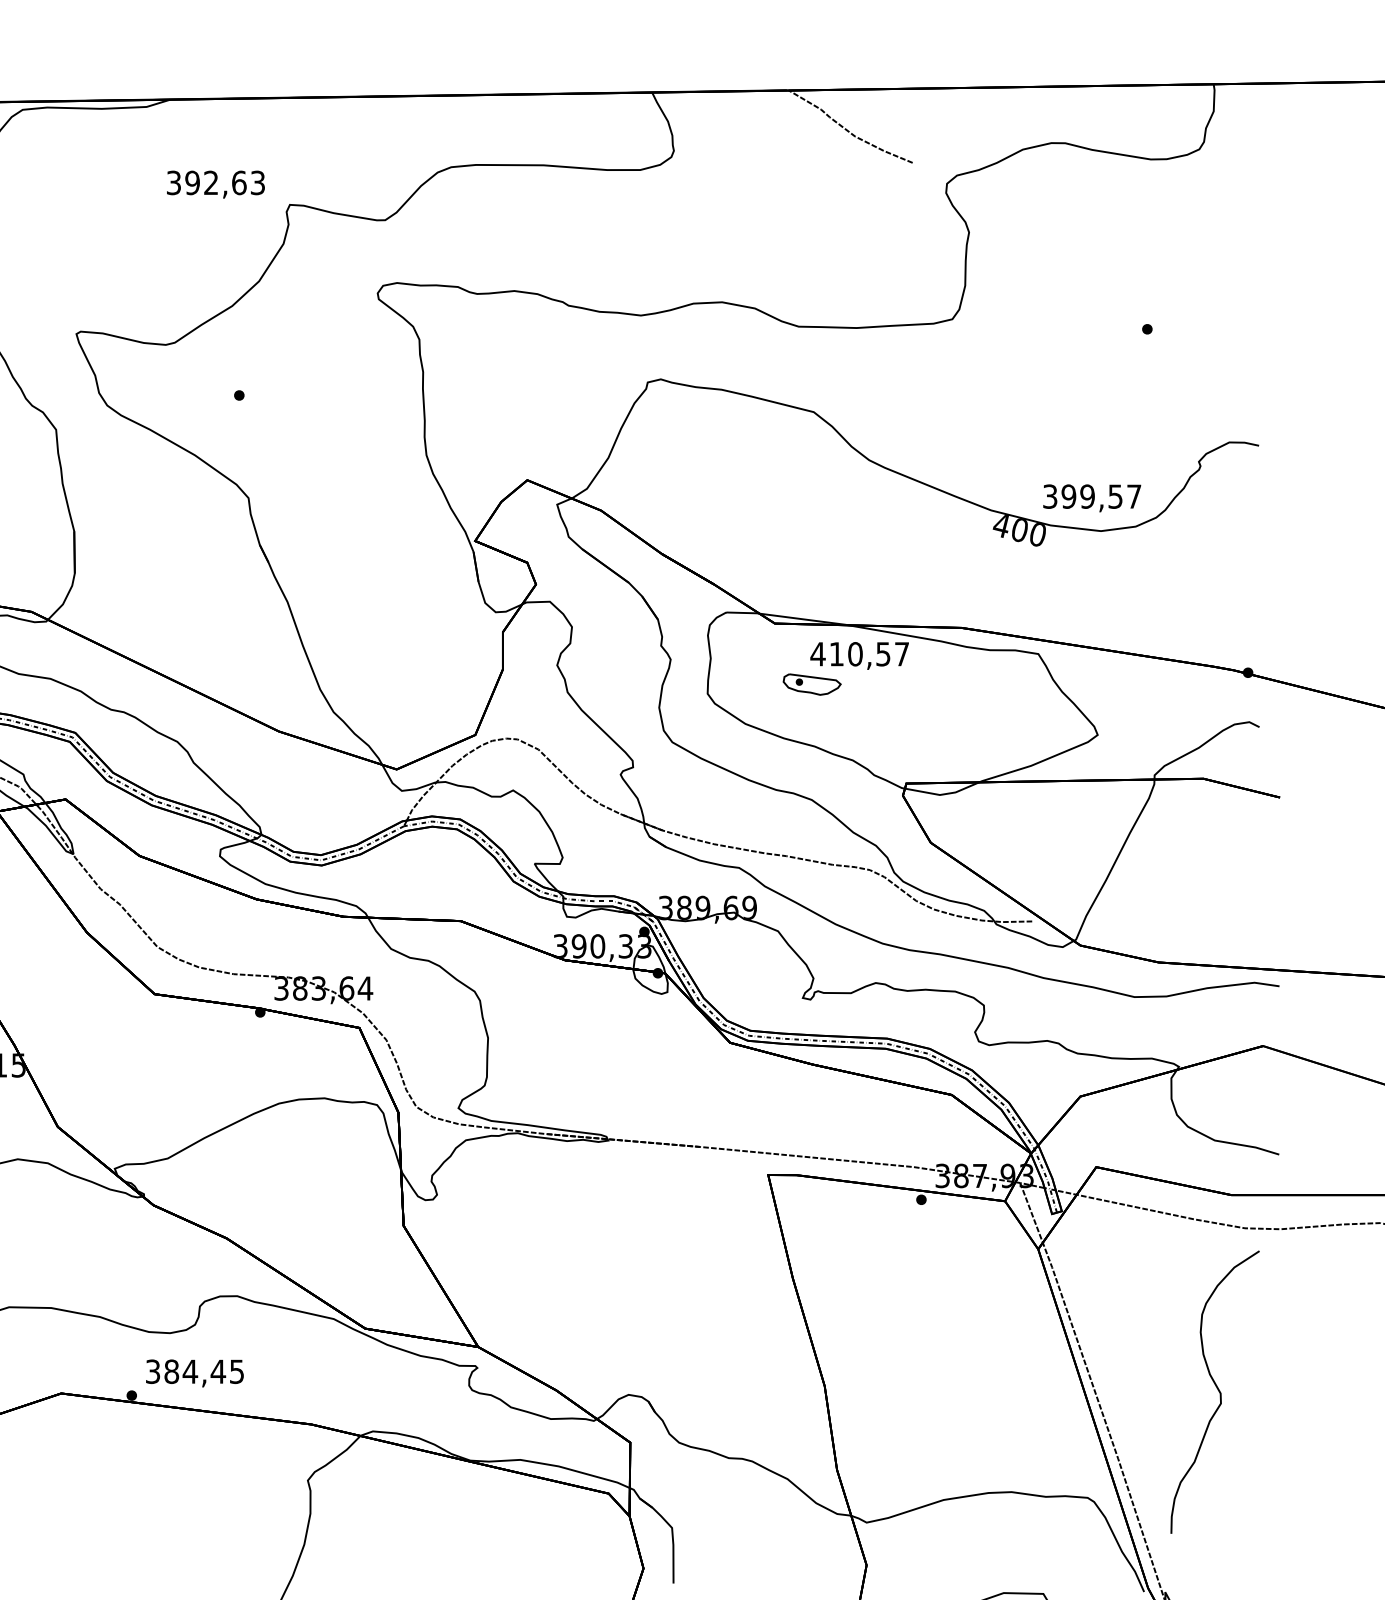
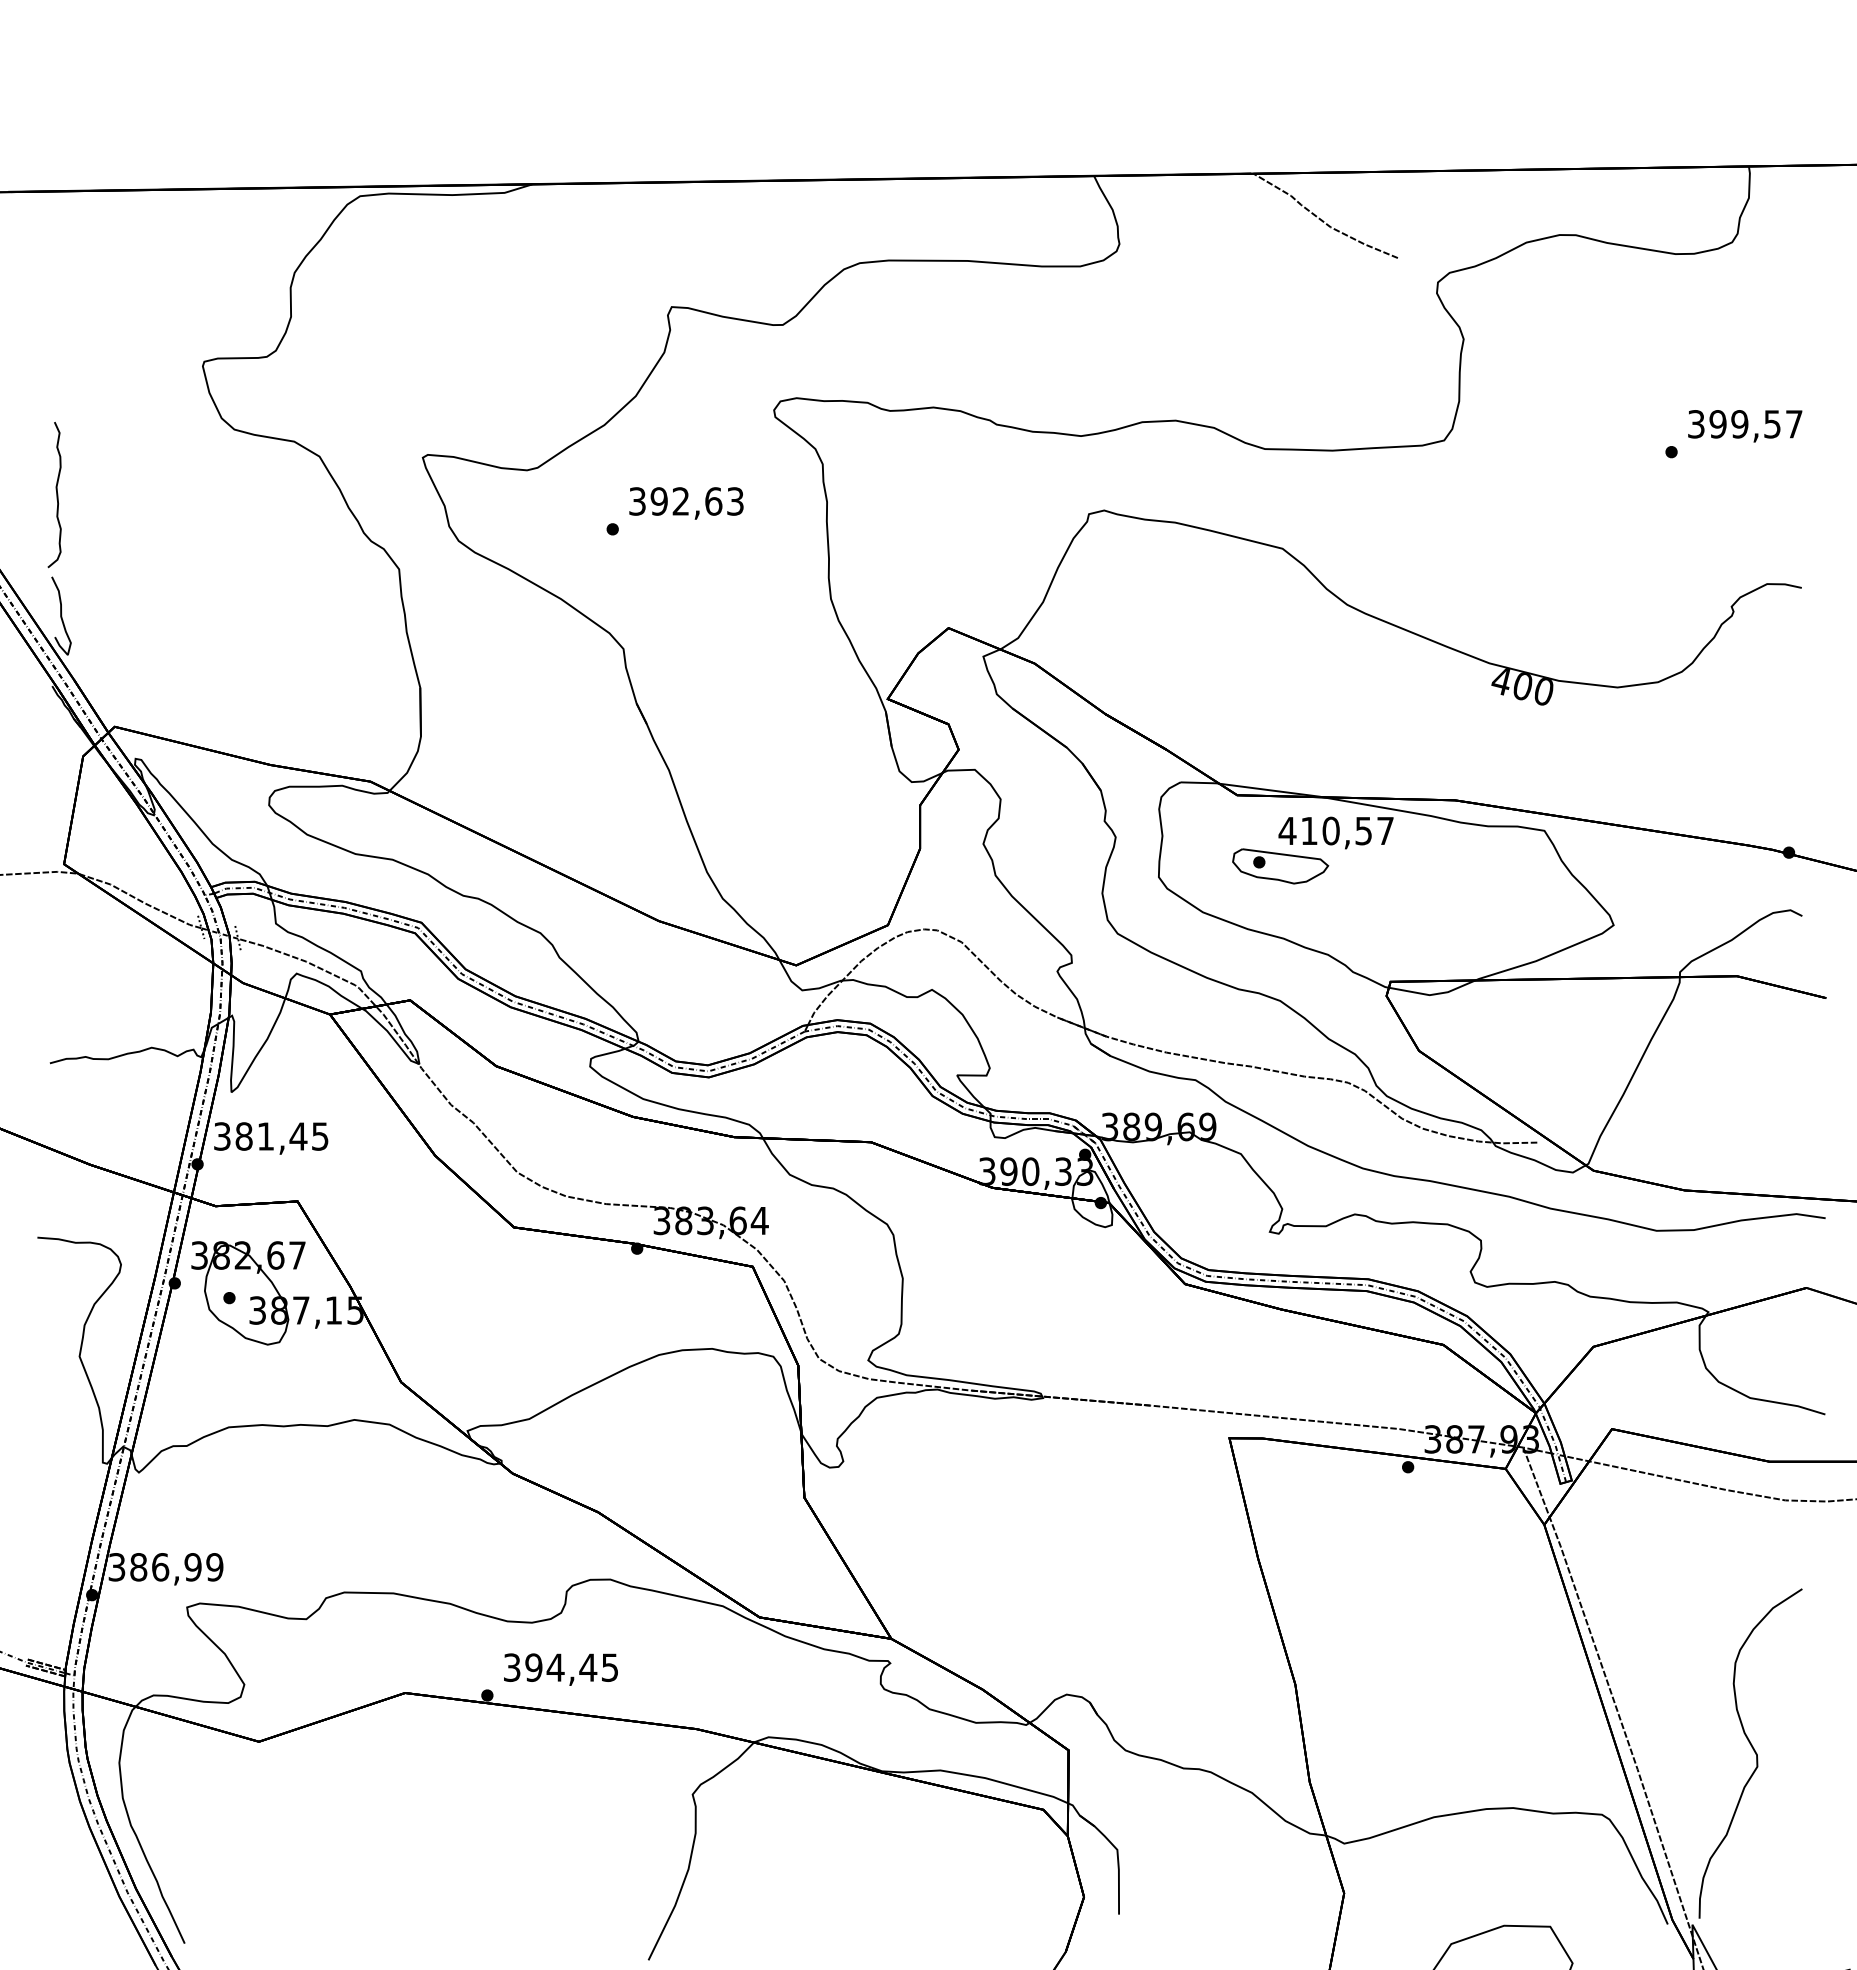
text: (215, 184) -> (686, 503), moved
text: (1092, 498) -> (1745, 426), moved
part: (811, 684) -> (1280, 866), size x1.43
text: (171, 1371) -> (533, 1667), 384,45 -> 394,45
curve: (1218, 1391) -> (1754, 1752), moved

